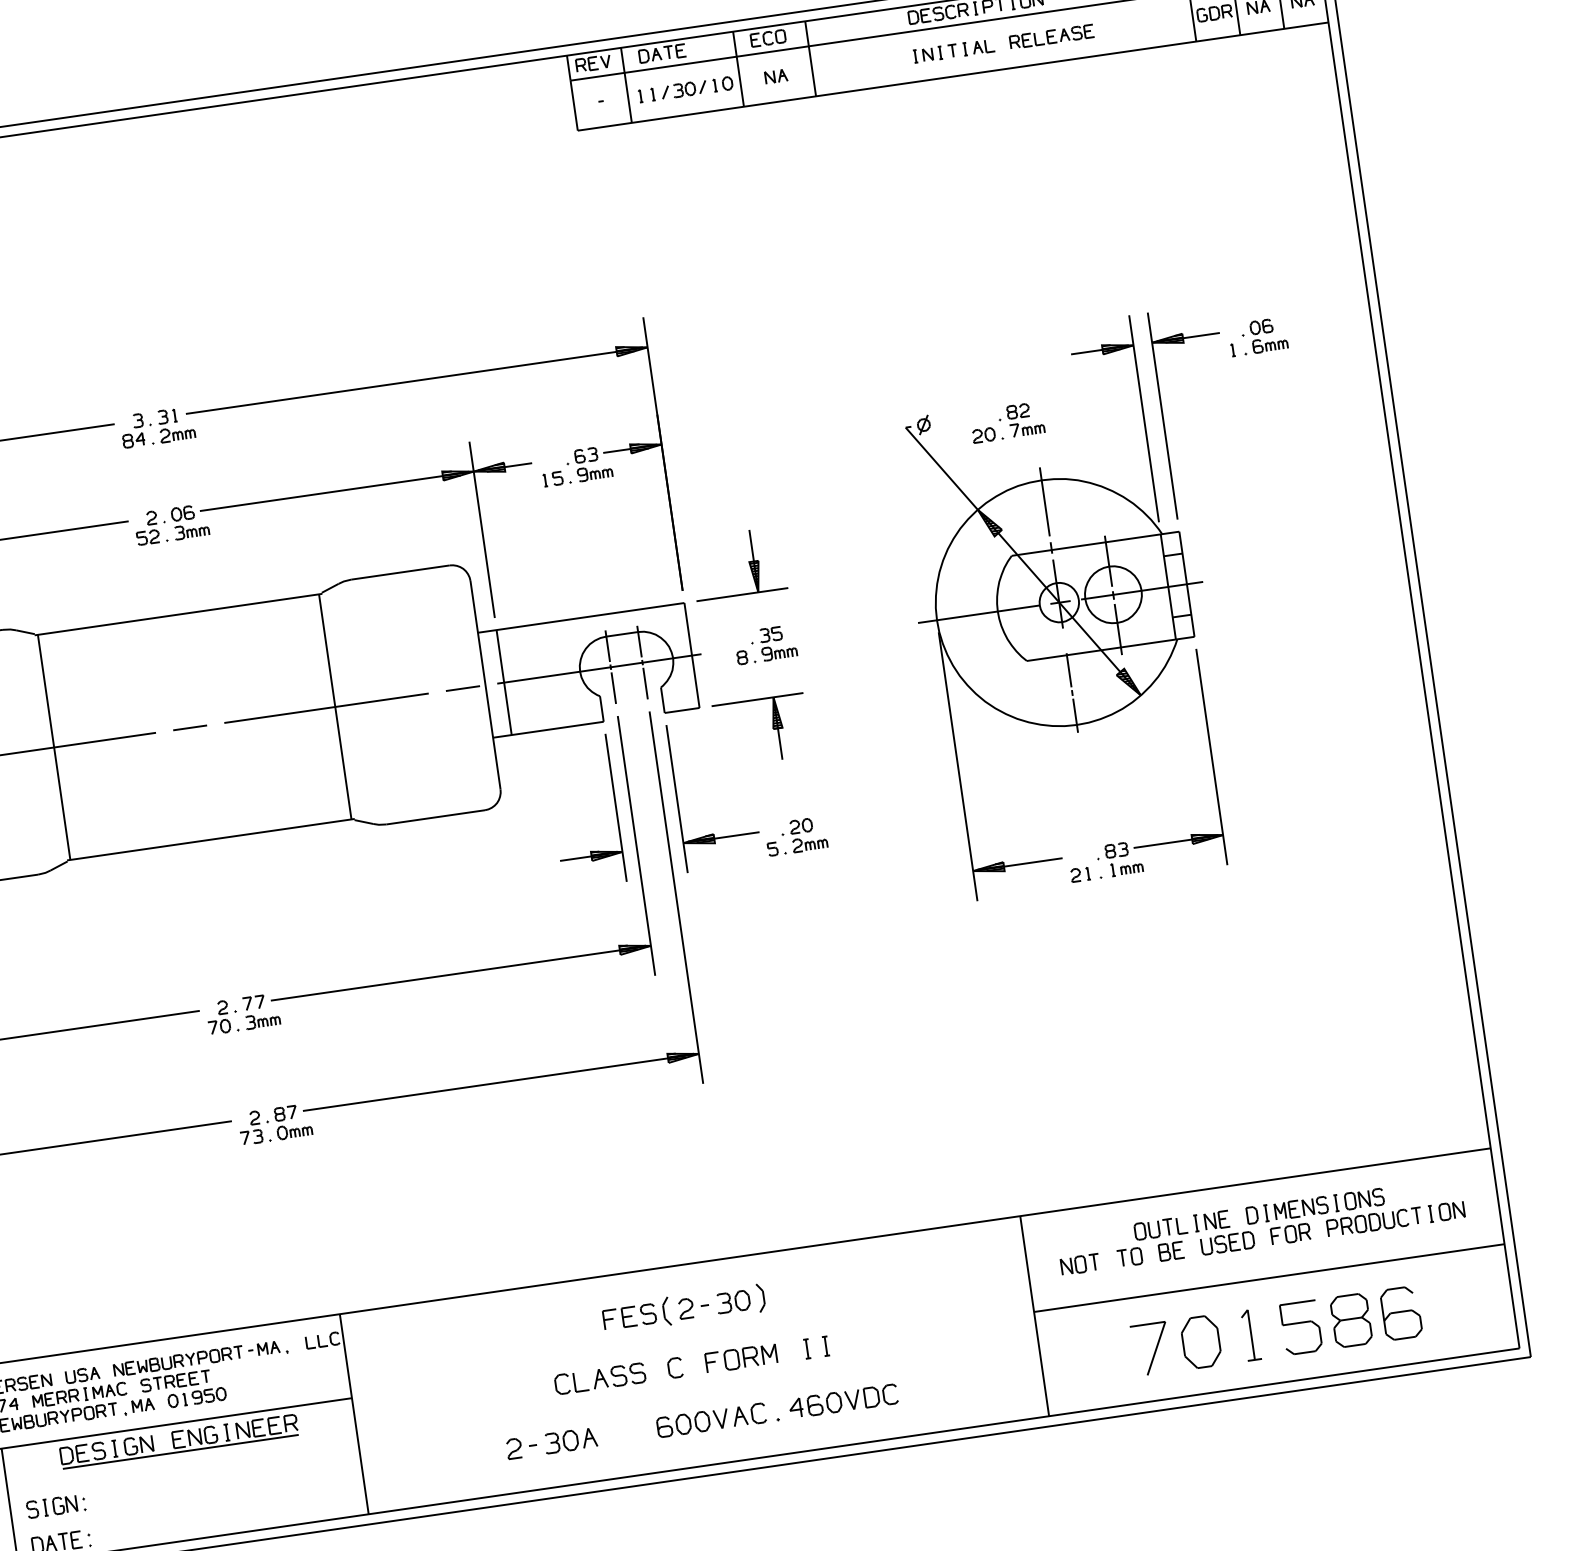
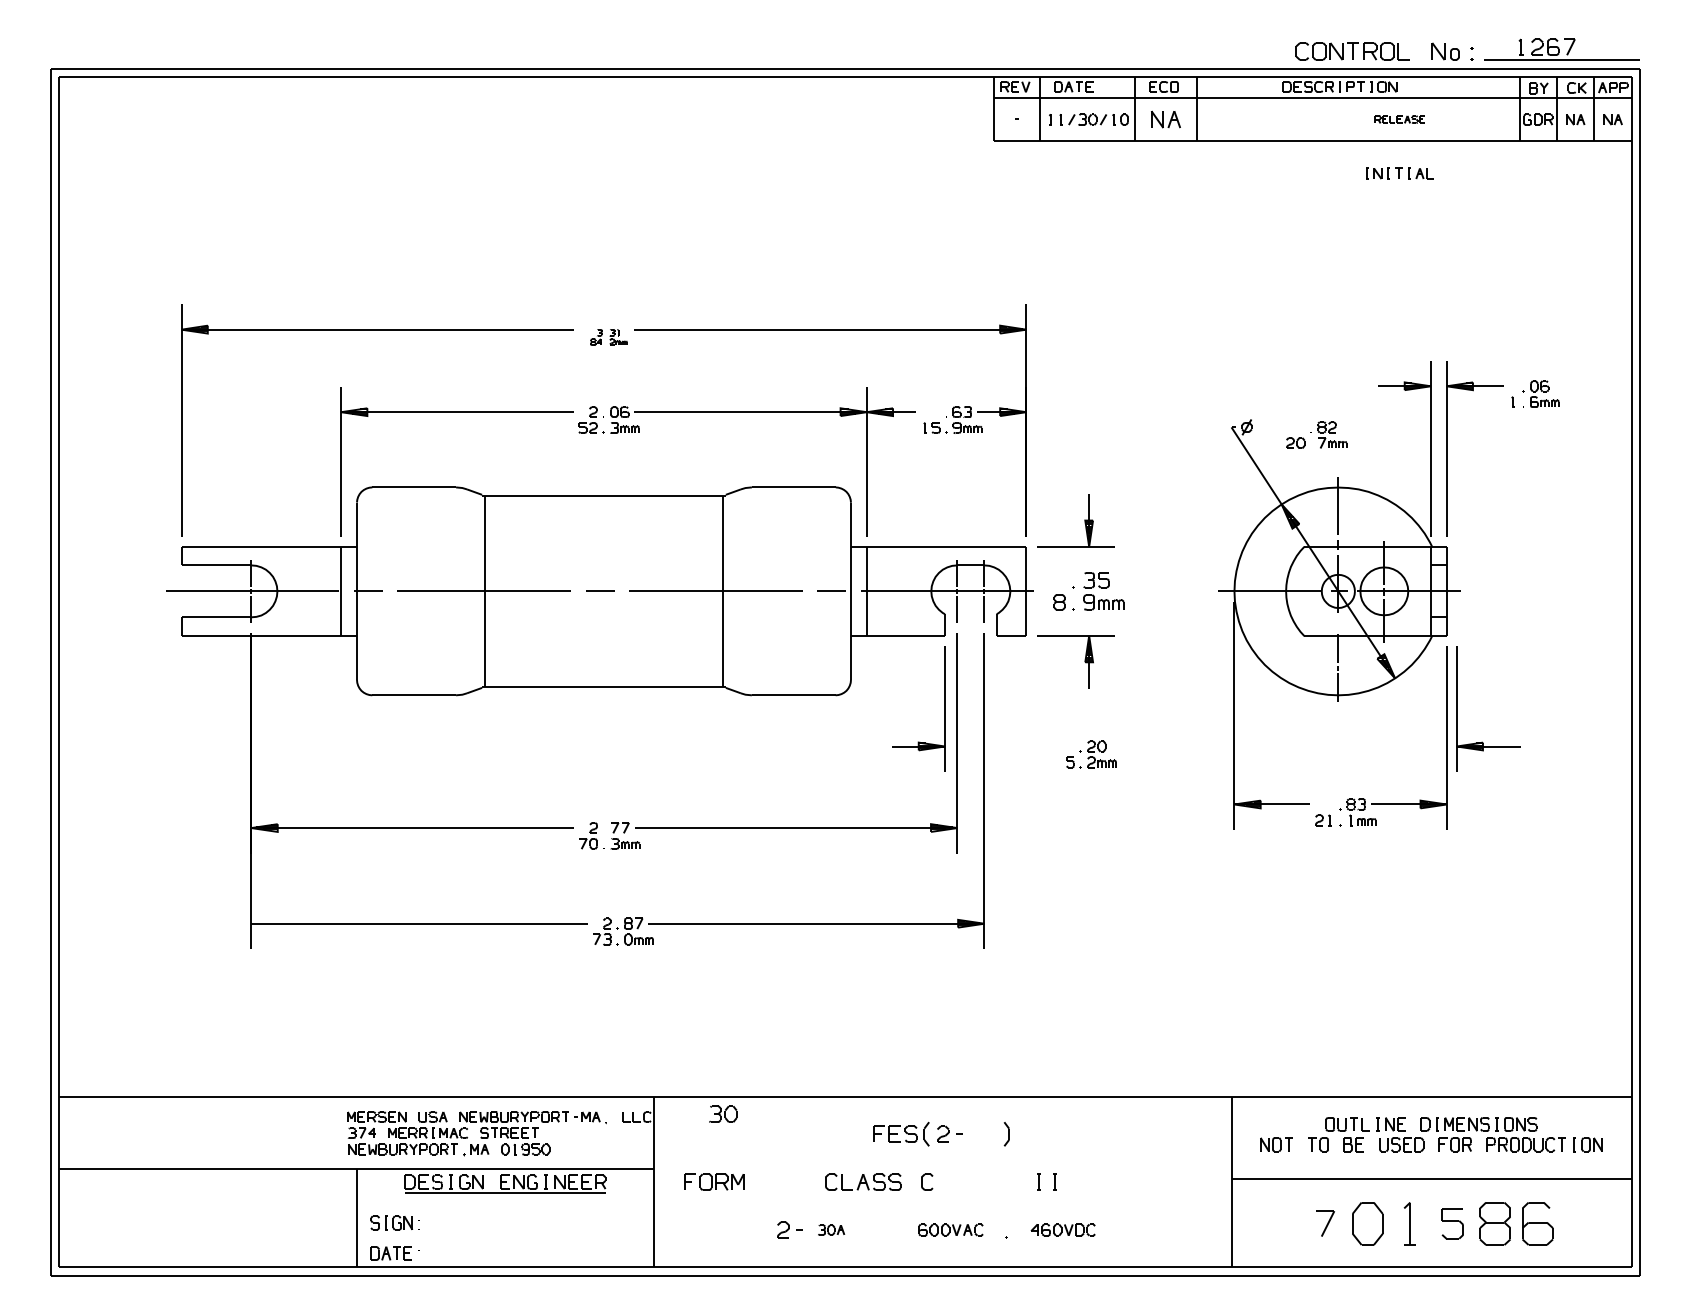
part: (1051, 36) -> (1399, 119), size x0.7
part: (953, 50) -> (1399, 173), moved
part: (775, 76) -> (1165, 119), size x1.6
part: (156, 427) -> (608, 337), size x0.6
part: (765, 645) -> (1088, 591), size x1.4
part: (677, 798) -> (1457, 708), moved
part: (733, 1301) -> (723, 1113), moved
part: (1300, 1327) -> (1452, 1223), size x0.7
part: (1151, 1348) -> (1325, 1223), size x0.6
part: (741, 1357) -> (714, 1181), moved
part: (843, 1400) -> (1063, 1229), size x0.7
part: (710, 1419) -> (950, 1229), size x0.7
part: (570, 1439) -> (831, 1229), size x0.6

